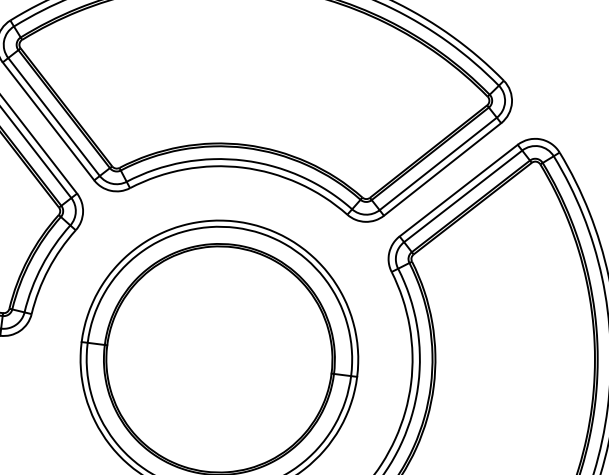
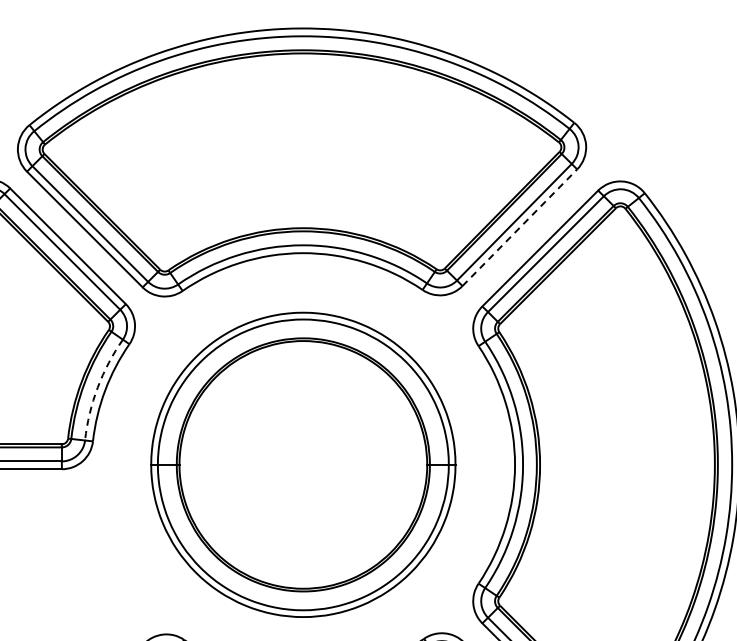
line: (442, 169) -> (519, 227), solid -> dashed
arc: (41, 265) -> (97, 387), solid -> dashed

